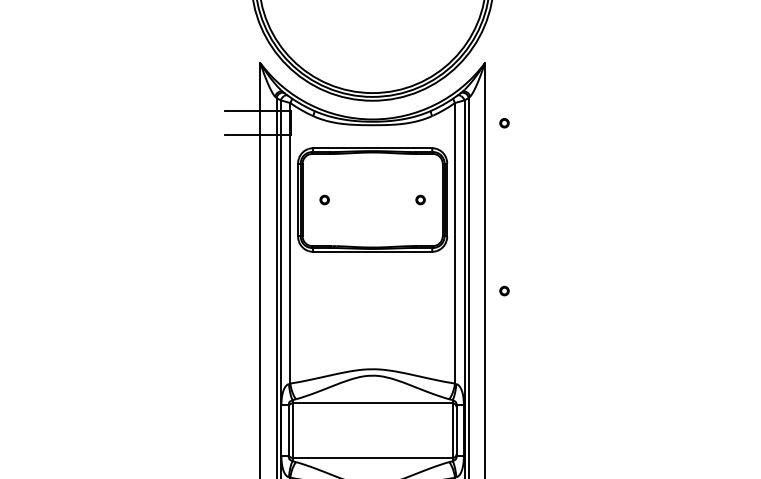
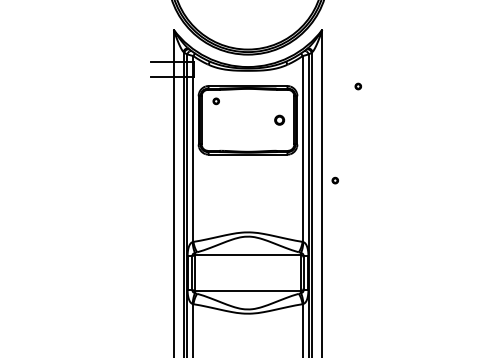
part: (503, 123) -> (357, 86), moved
part: (323, 200) -> (215, 101), moved
part: (420, 200) -> (279, 120), size x1.6

